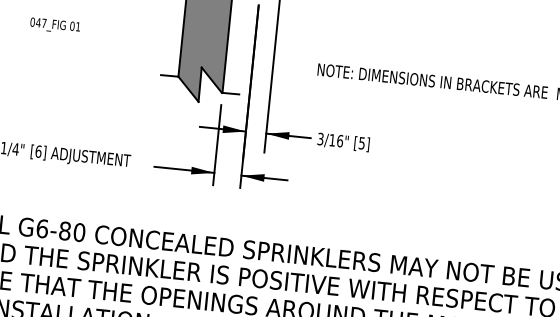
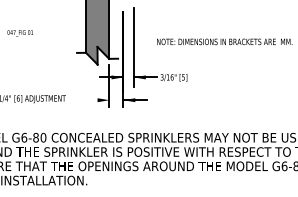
line: (183, 170) -> (93, 100), removed

